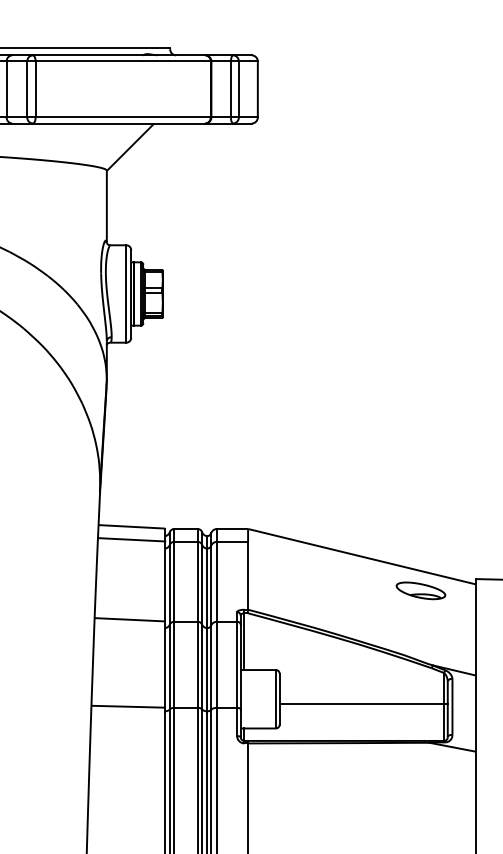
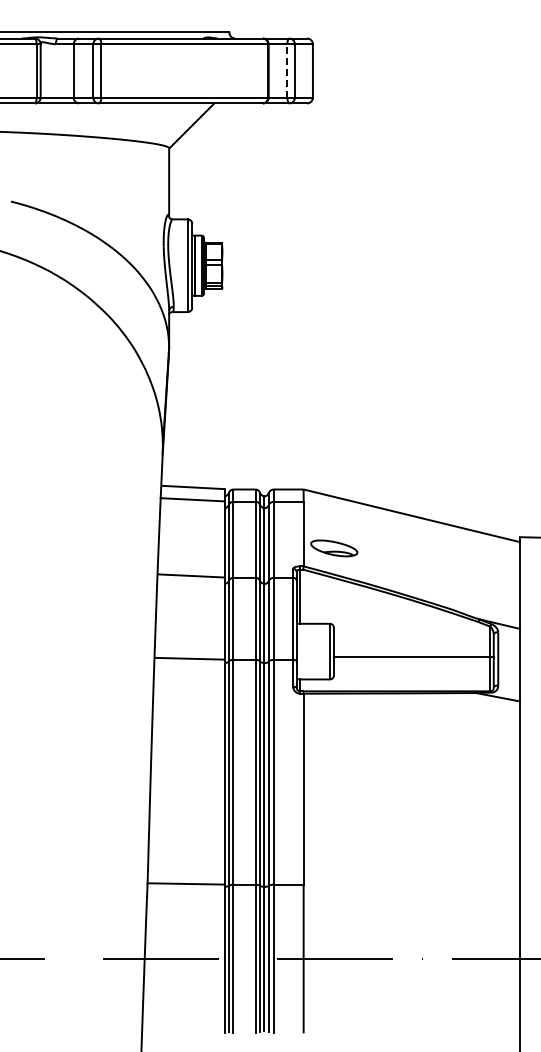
line: (231, 88) -> (287, 70), solid -> dashed
part: (421, 590) -> (334, 548), moved

